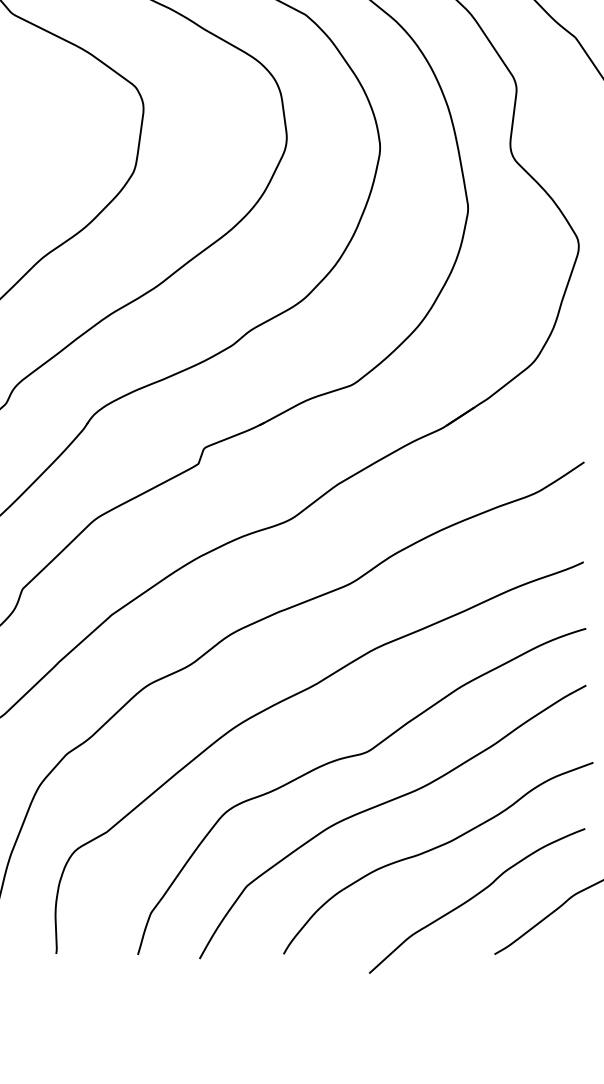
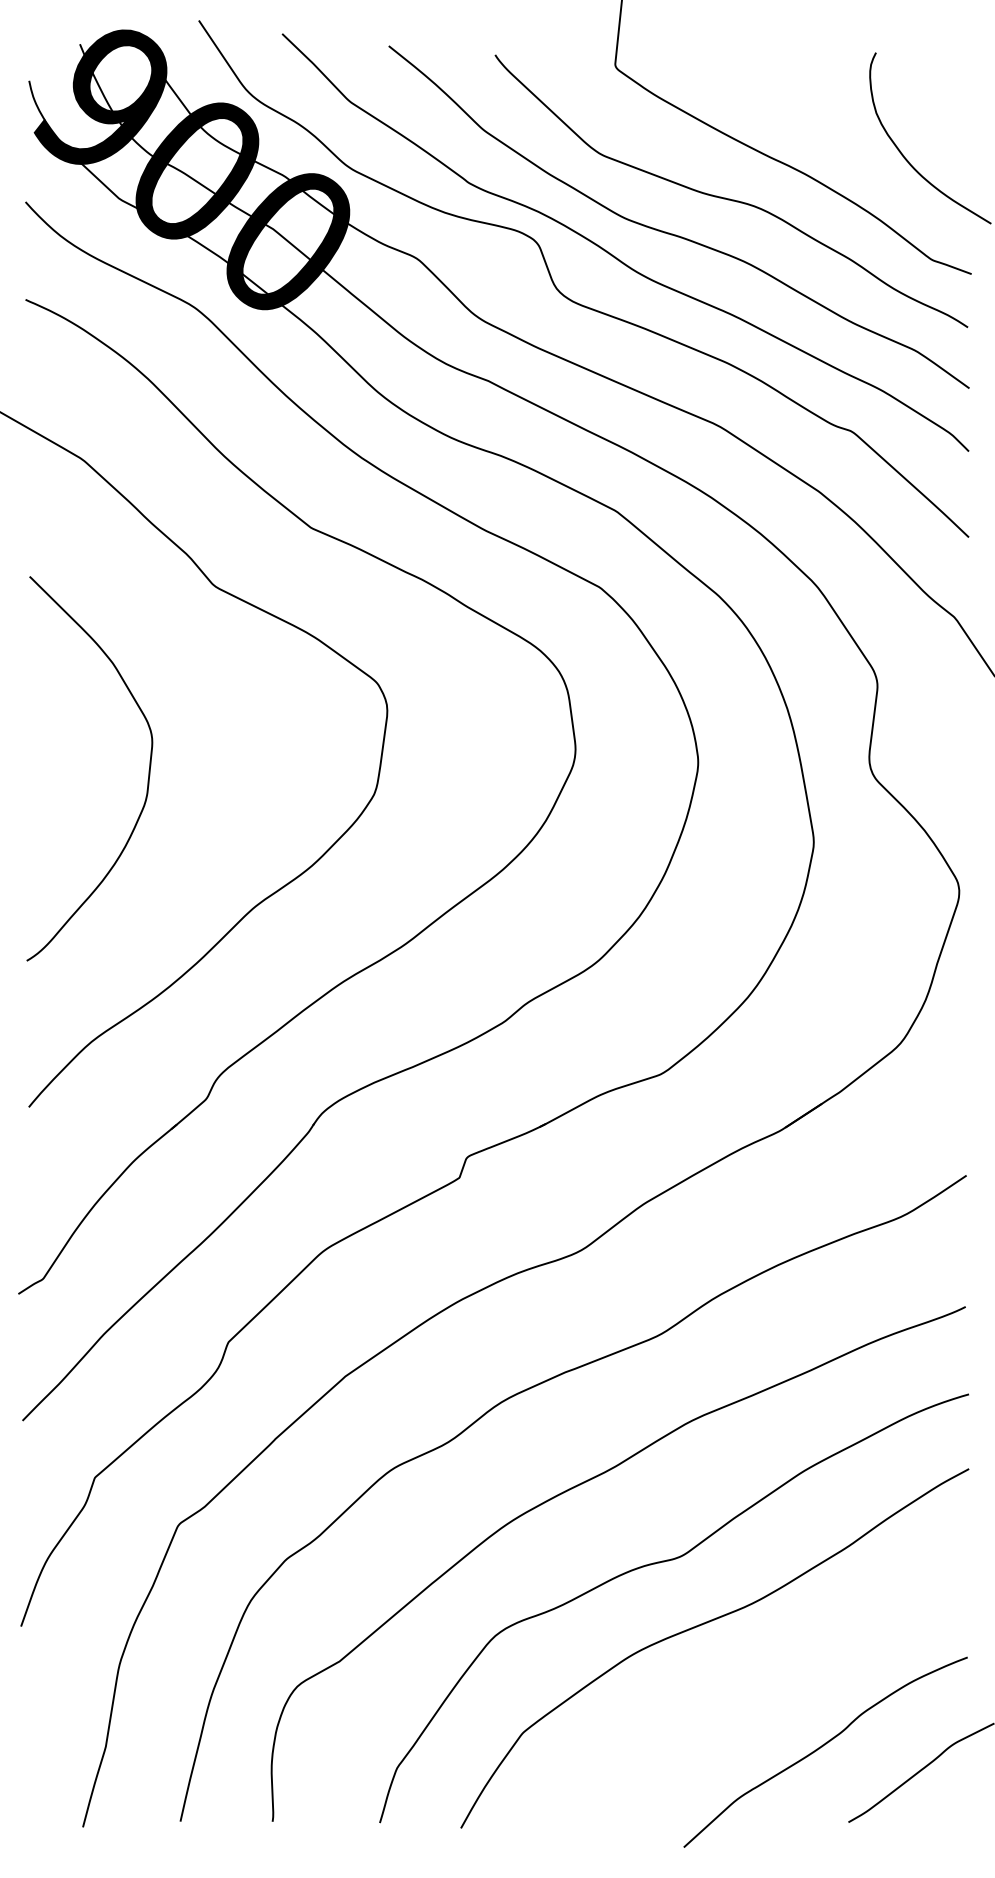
curve: (434, 849) -> (769, 1684), removed

